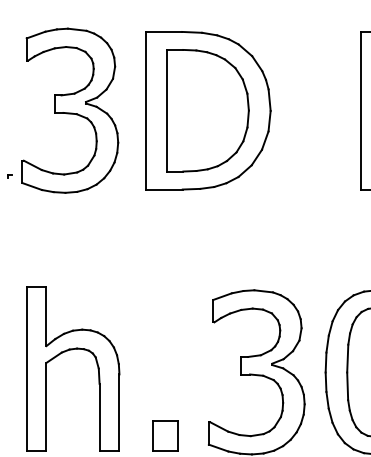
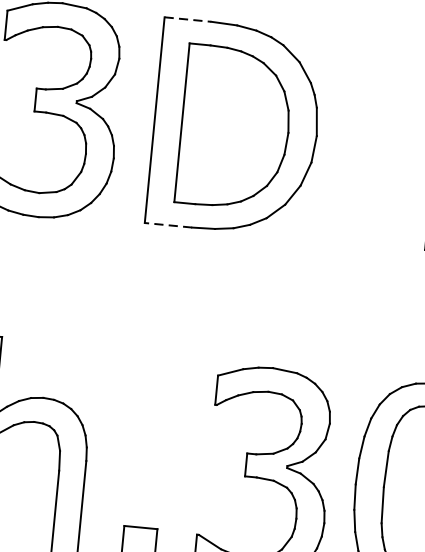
line: (164, 31) -> (188, 18), solid -> dashed
line: (164, 189) -> (168, 225), solid -> dashed

